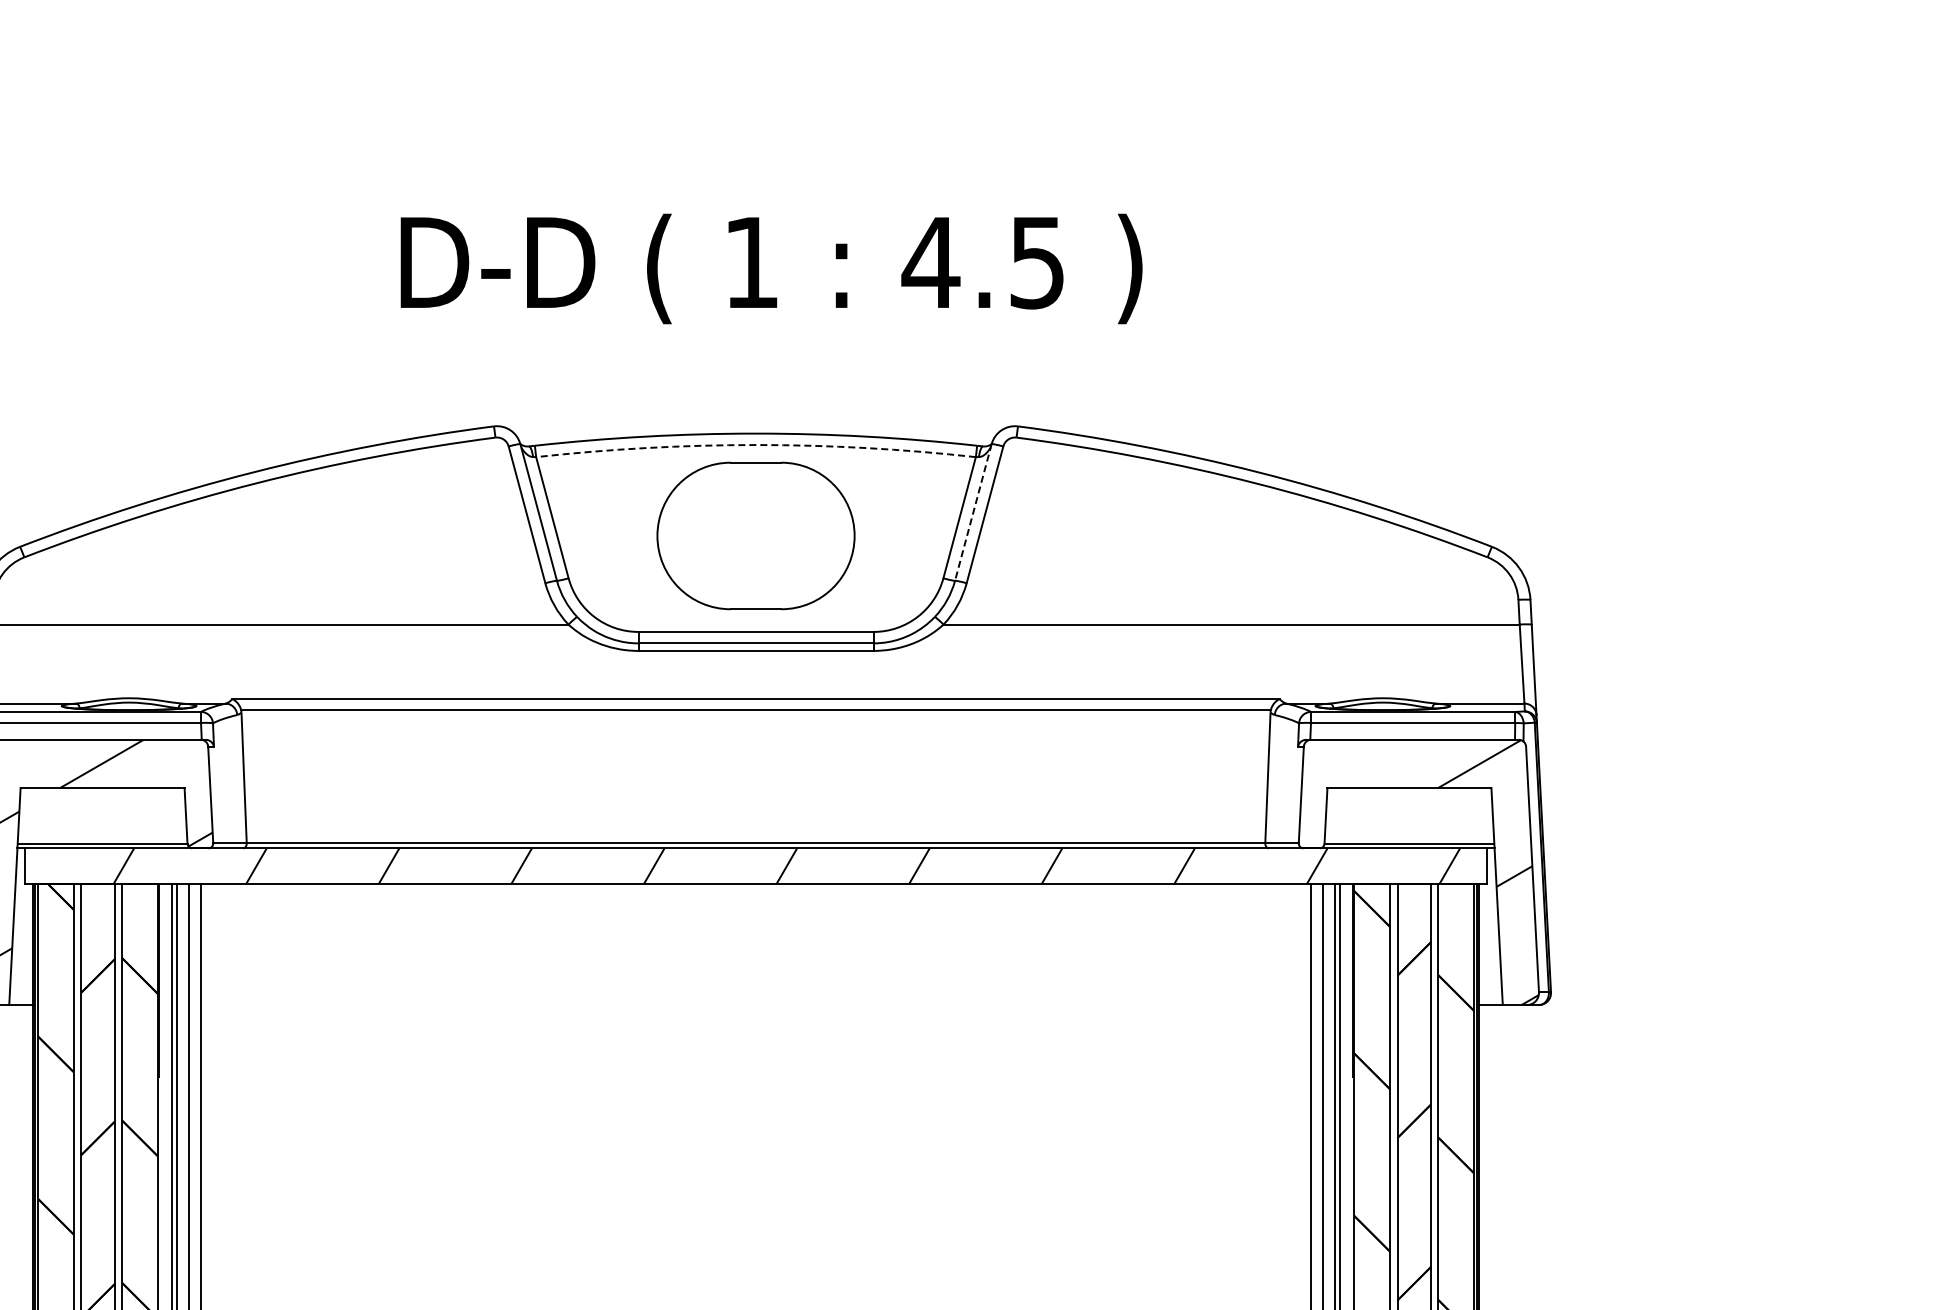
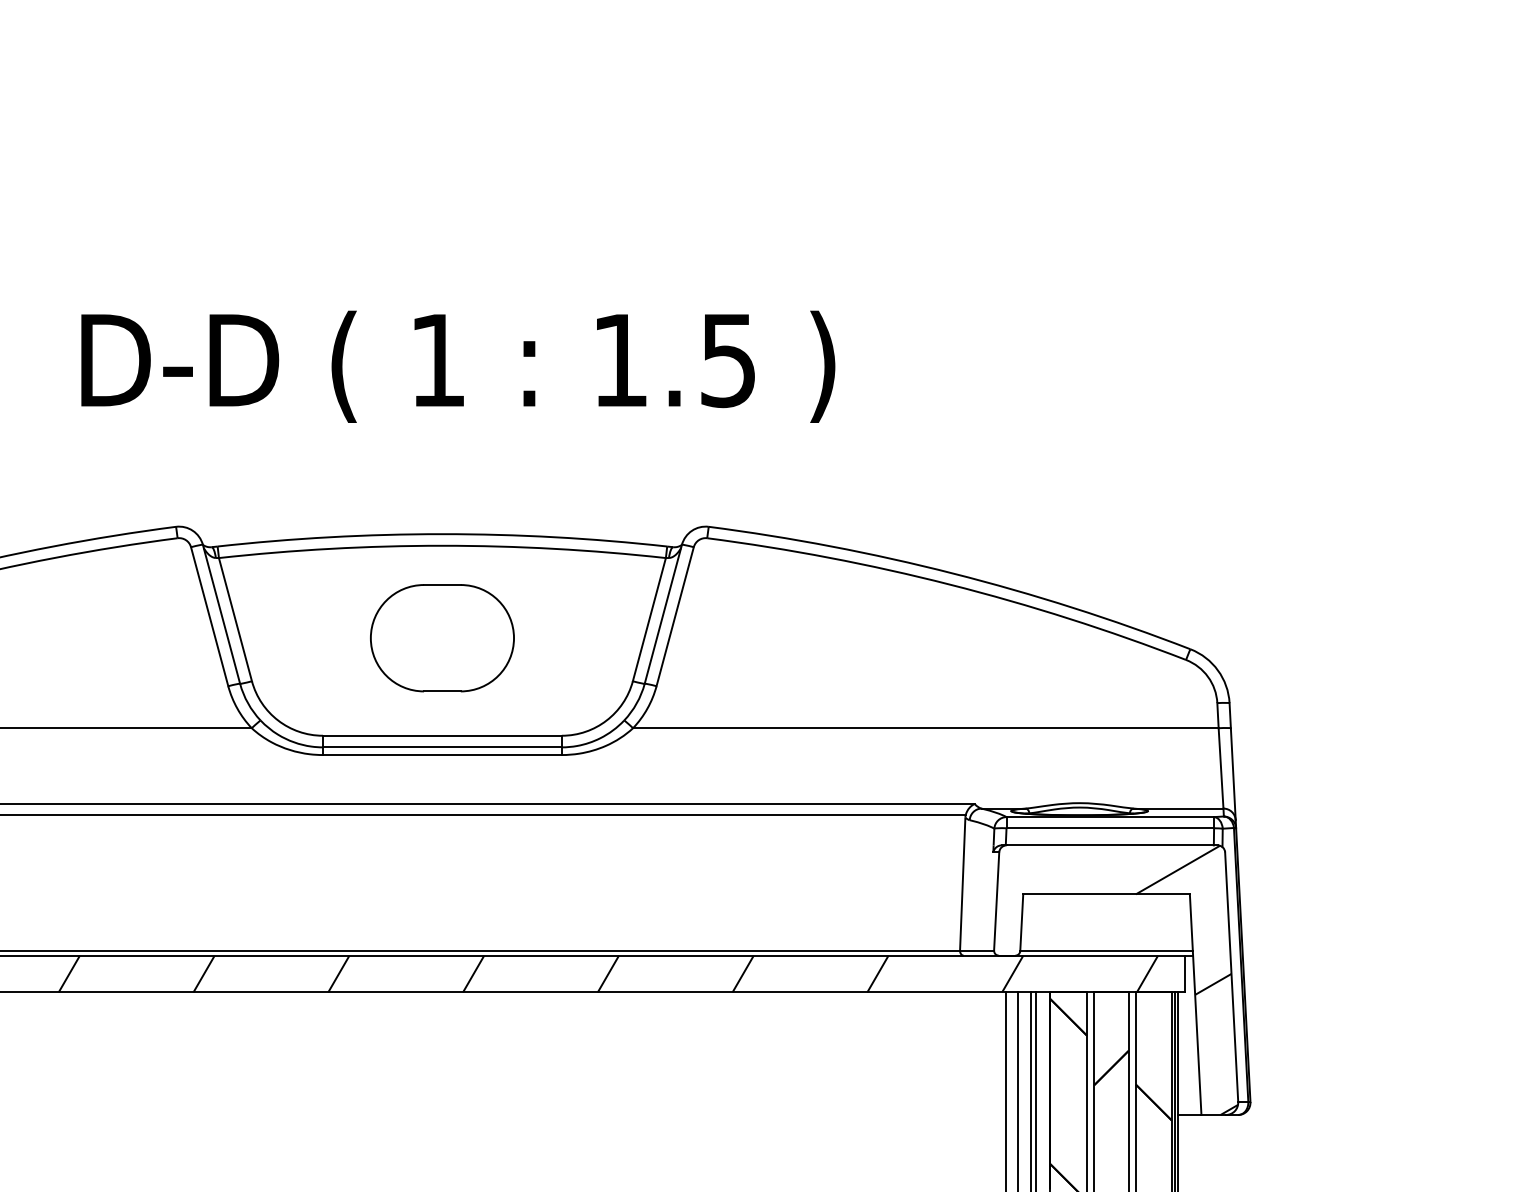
text: (930, 262) -> (619, 360), 4.5 -> 1.5
arc: (756, 445) -> (442, 546), dashed -> solid
line: (973, 512) -> (663, 614), dashed -> solid
part: (755, 535) -> (441, 637), size x0.71

